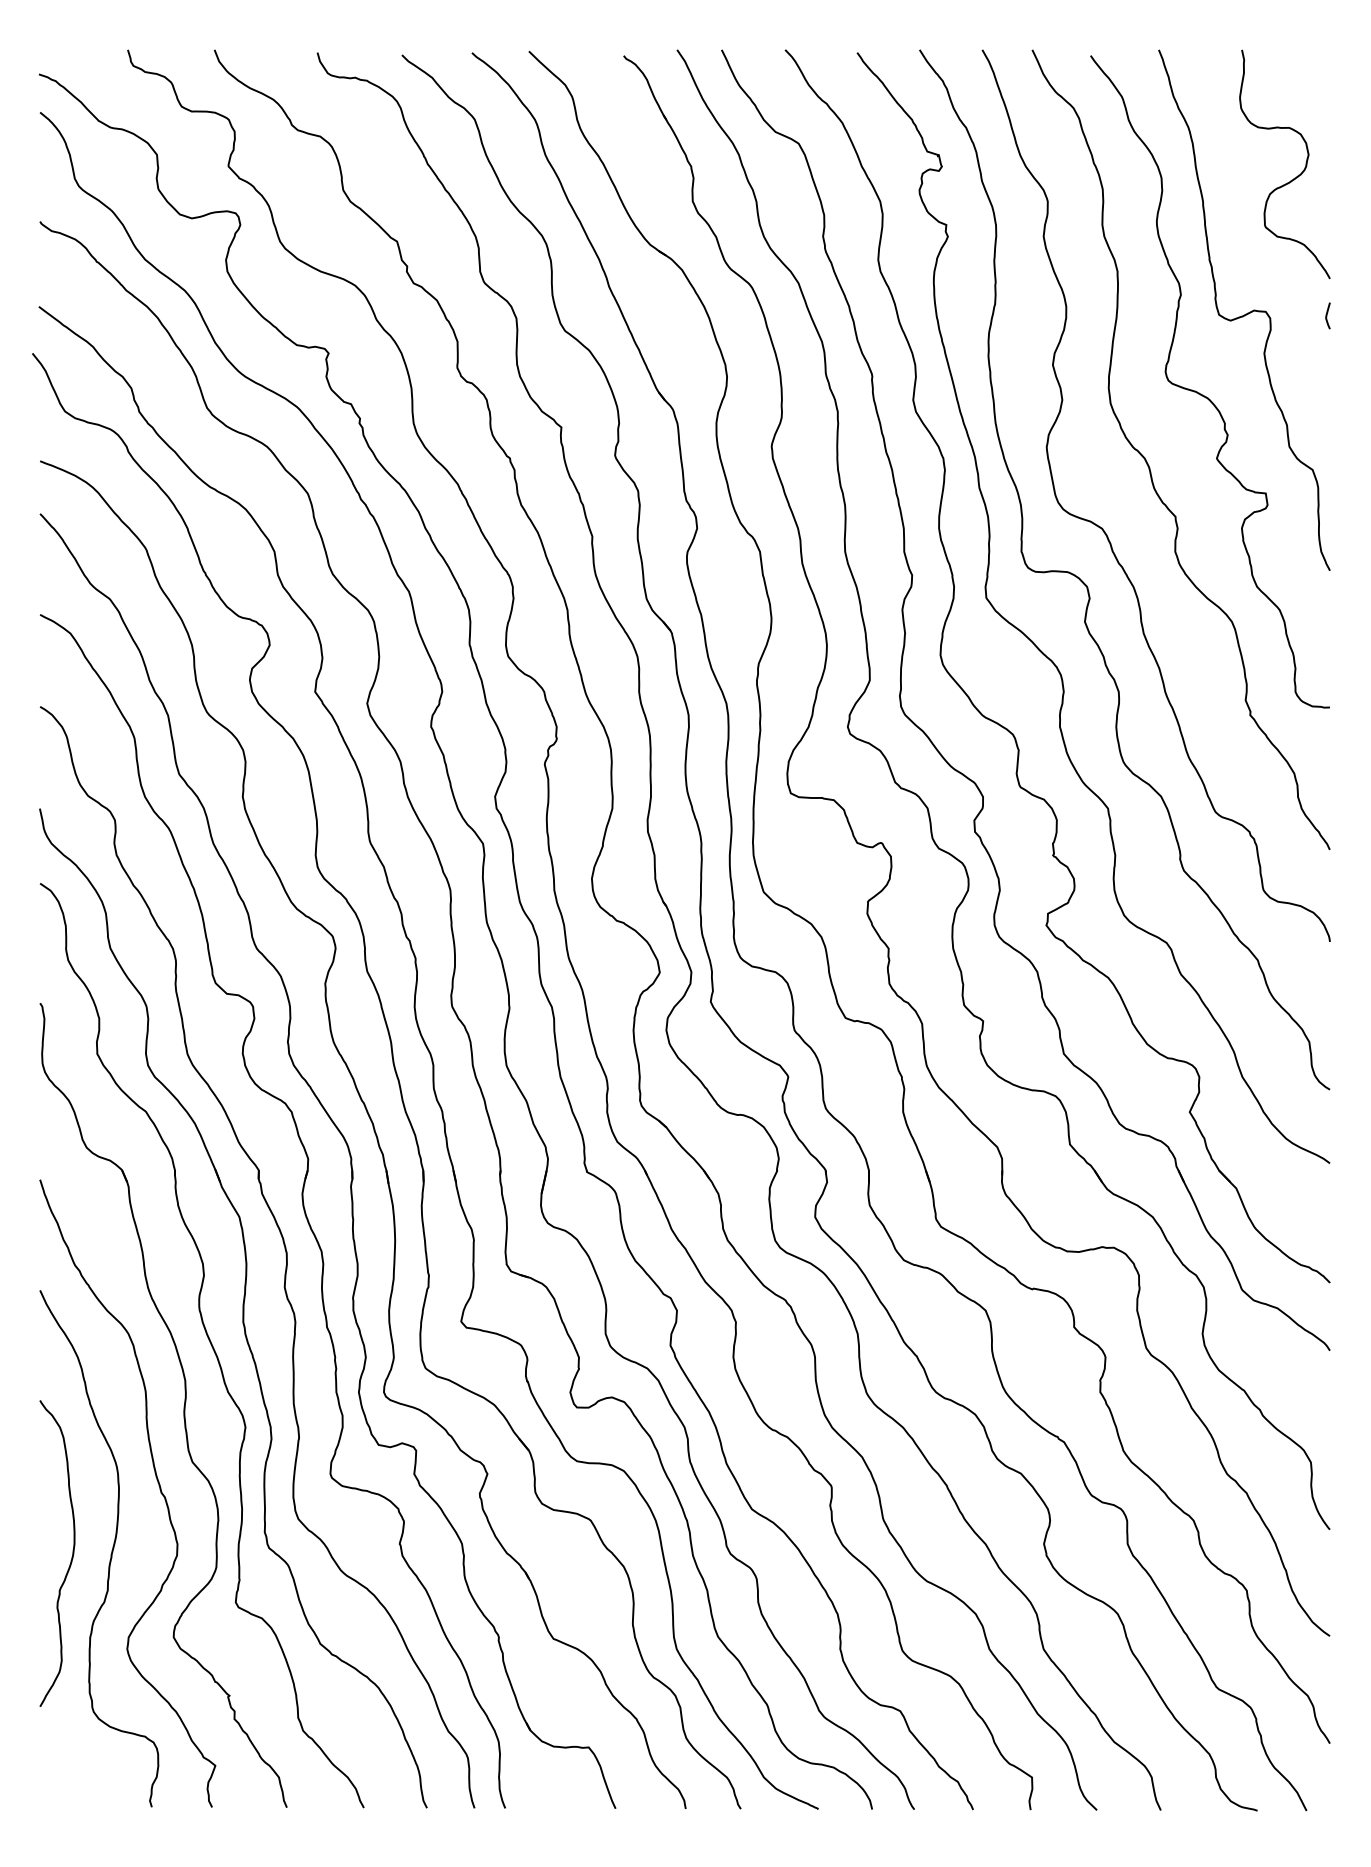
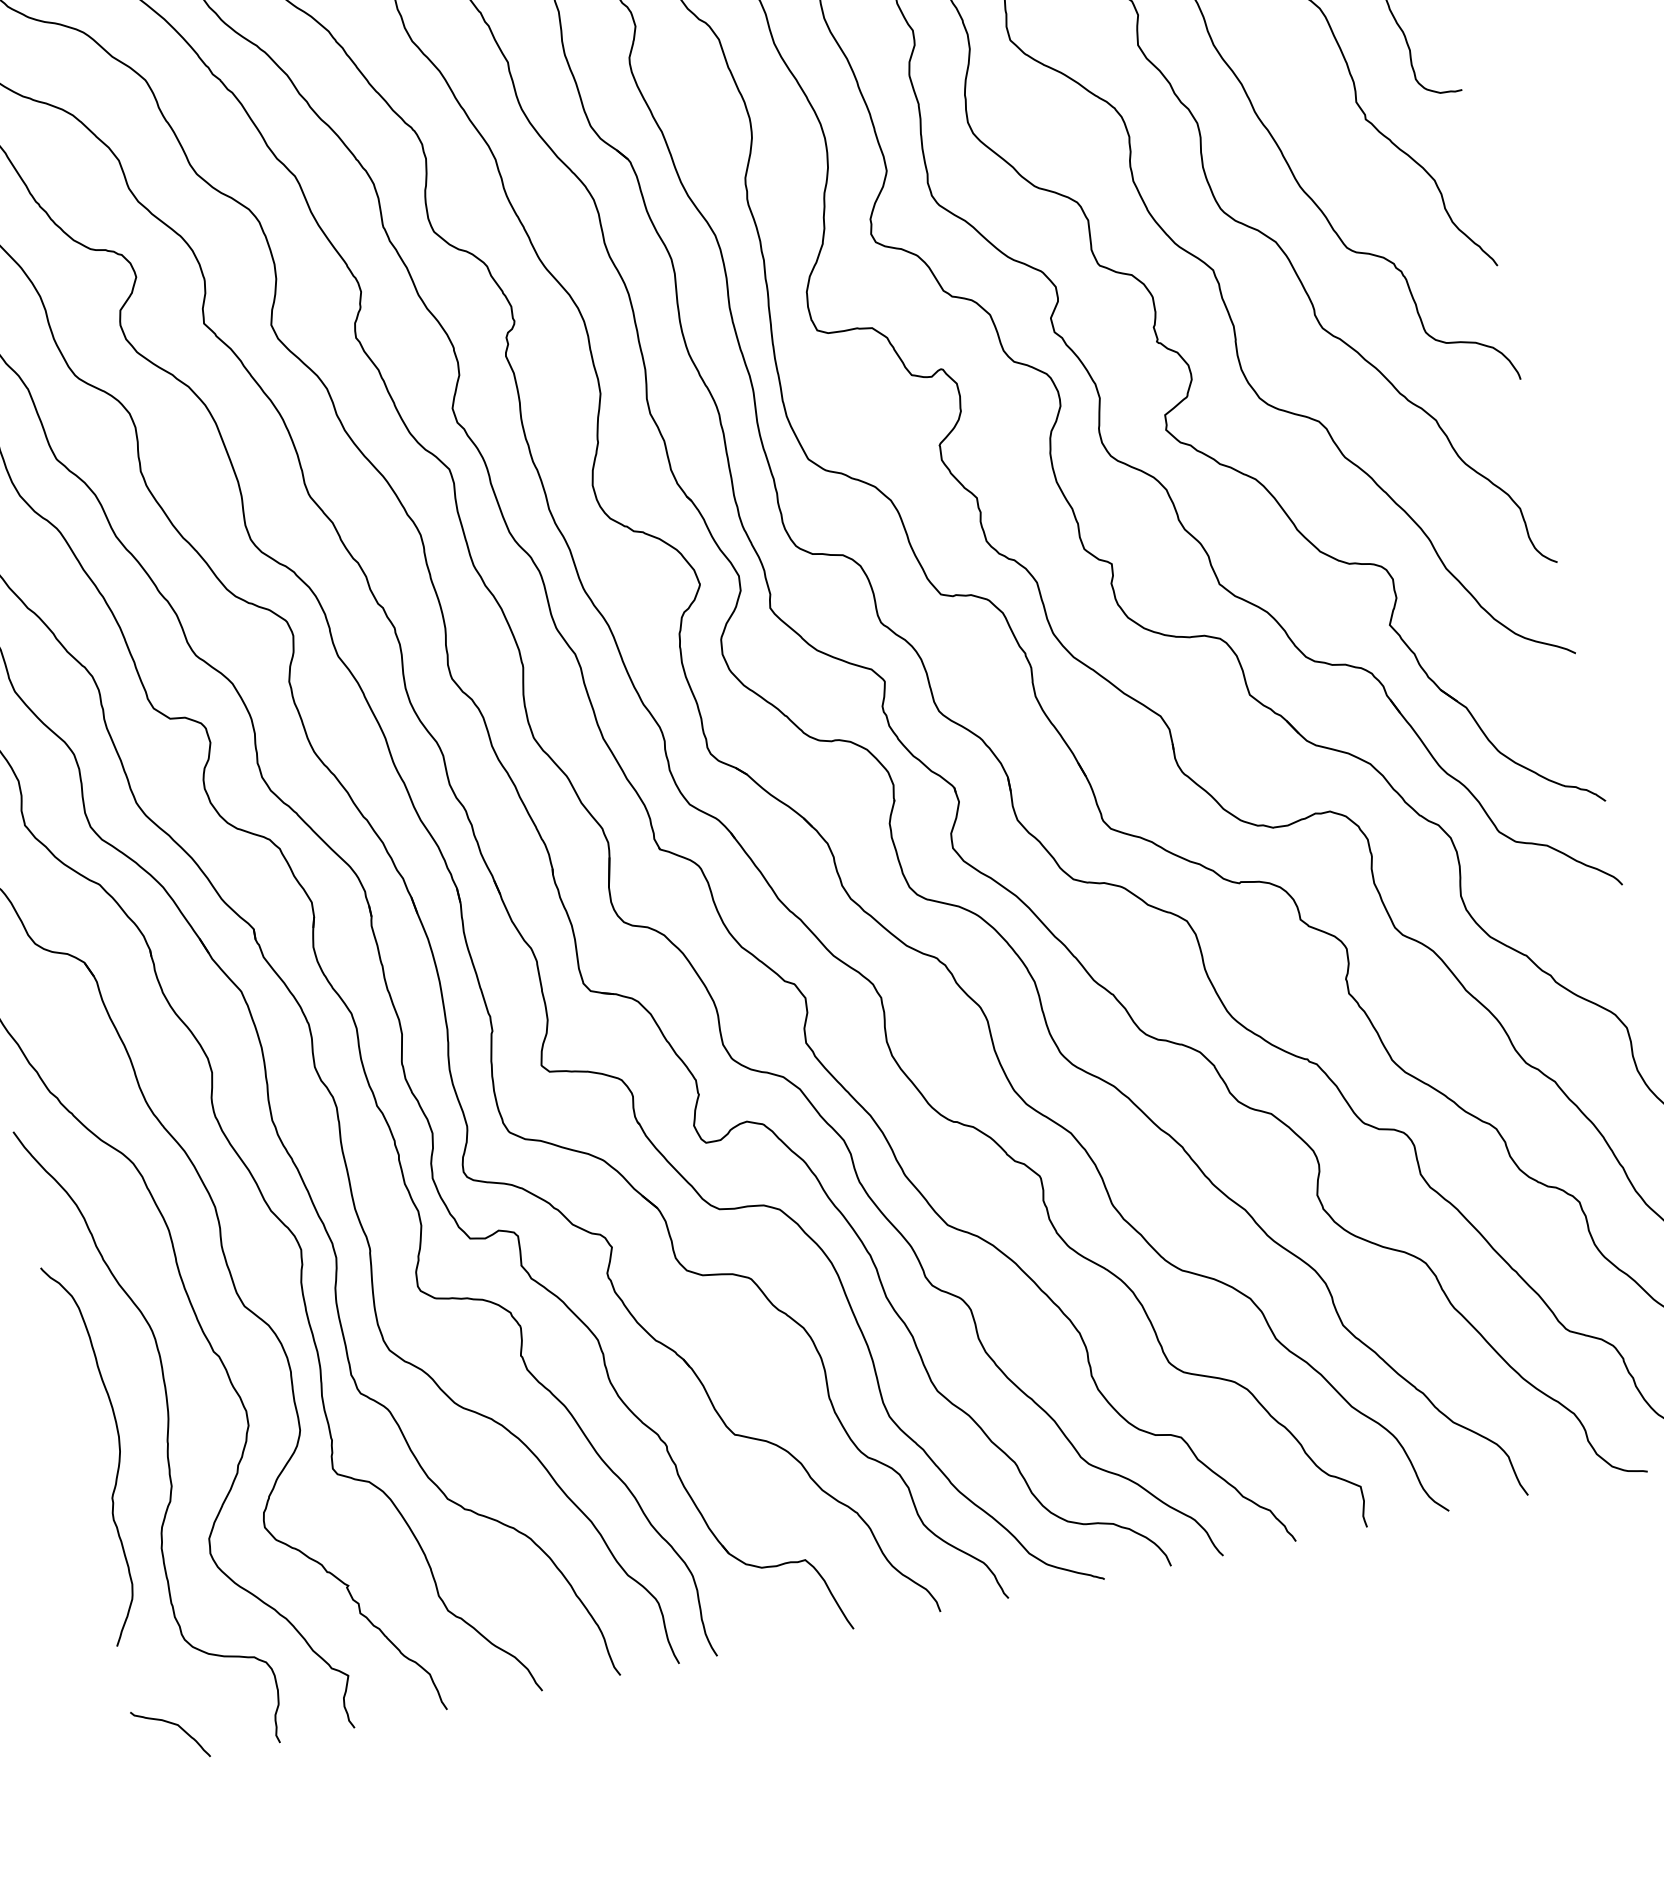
curve: (71, 1776) -> (173, 1724), added

